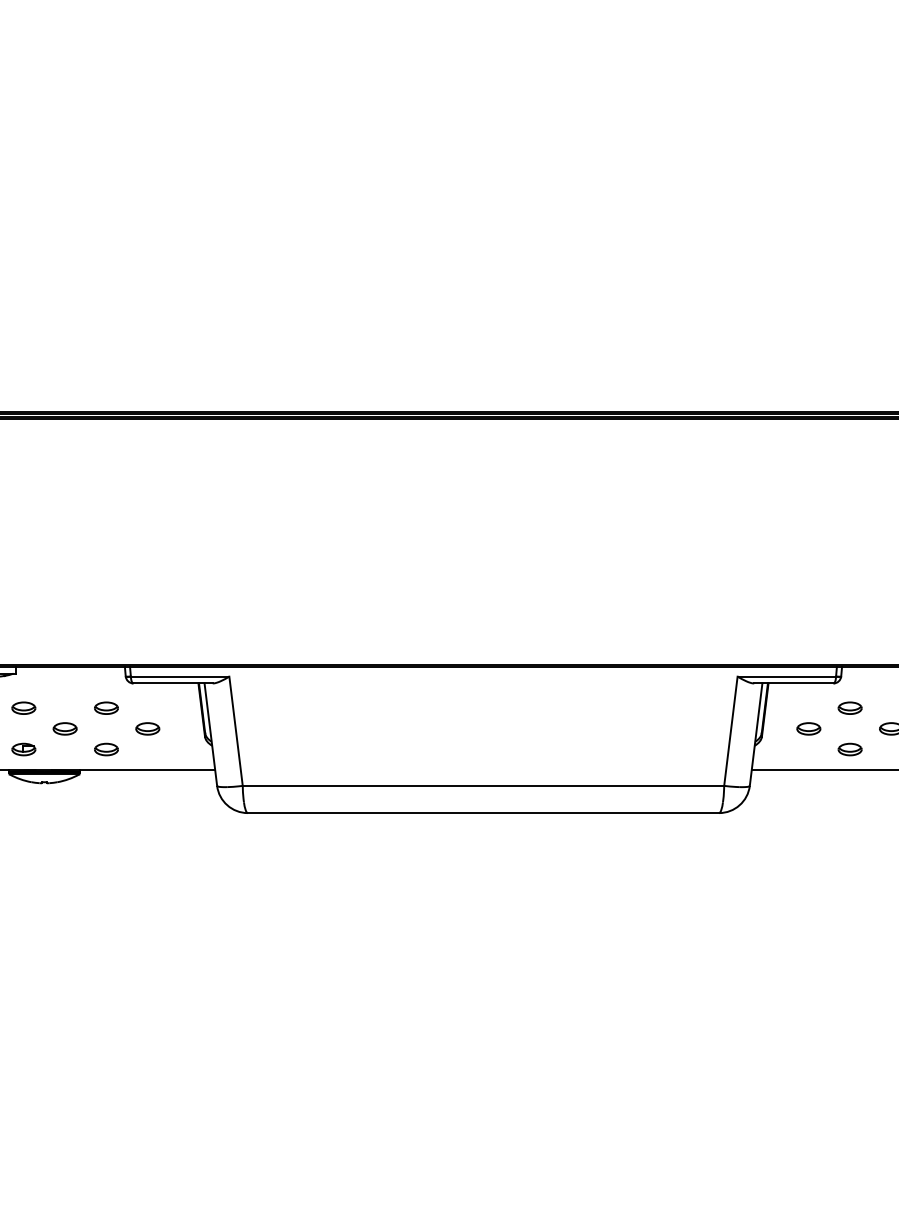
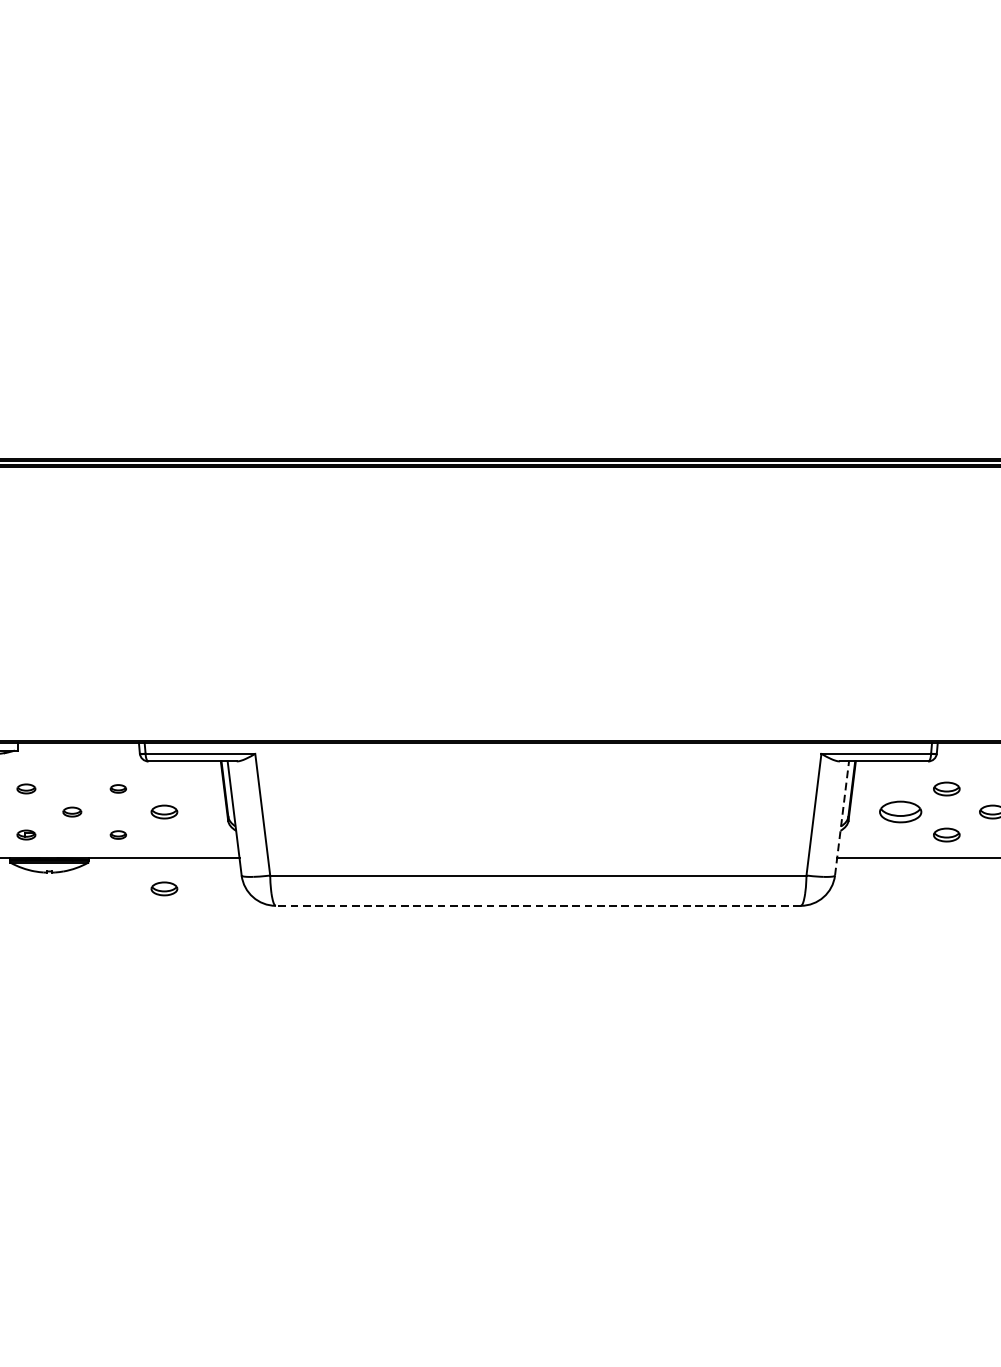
part: (23, 707) -> (25, 788), size x0.7
part: (106, 707) -> (118, 788), size x0.6
part: (64, 728) -> (71, 811), size x0.7
part: (808, 728) -> (900, 811), size x1.6
line: (756, 734) -> (842, 818), solid -> dashed
part: (23, 749) -> (25, 834), size x0.7
part: (106, 749) -> (118, 834), size x0.6
part: (147, 797) -> (164, 888), added
line: (483, 813) -> (538, 906), solid -> dashed

